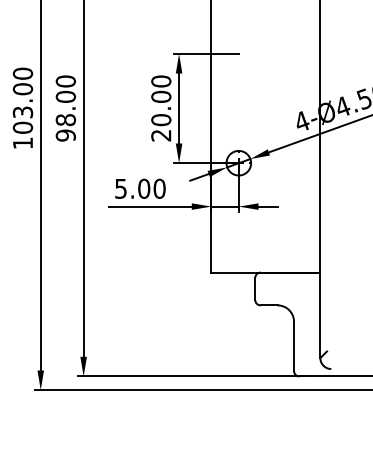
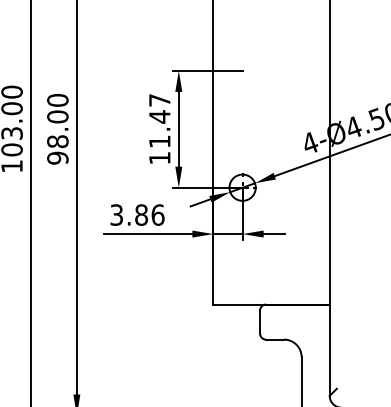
text: (161, 108) -> (160, 129), 20.00 -> 11.47
text: (140, 188) -> (137, 214), 5.00 -> 3.86

